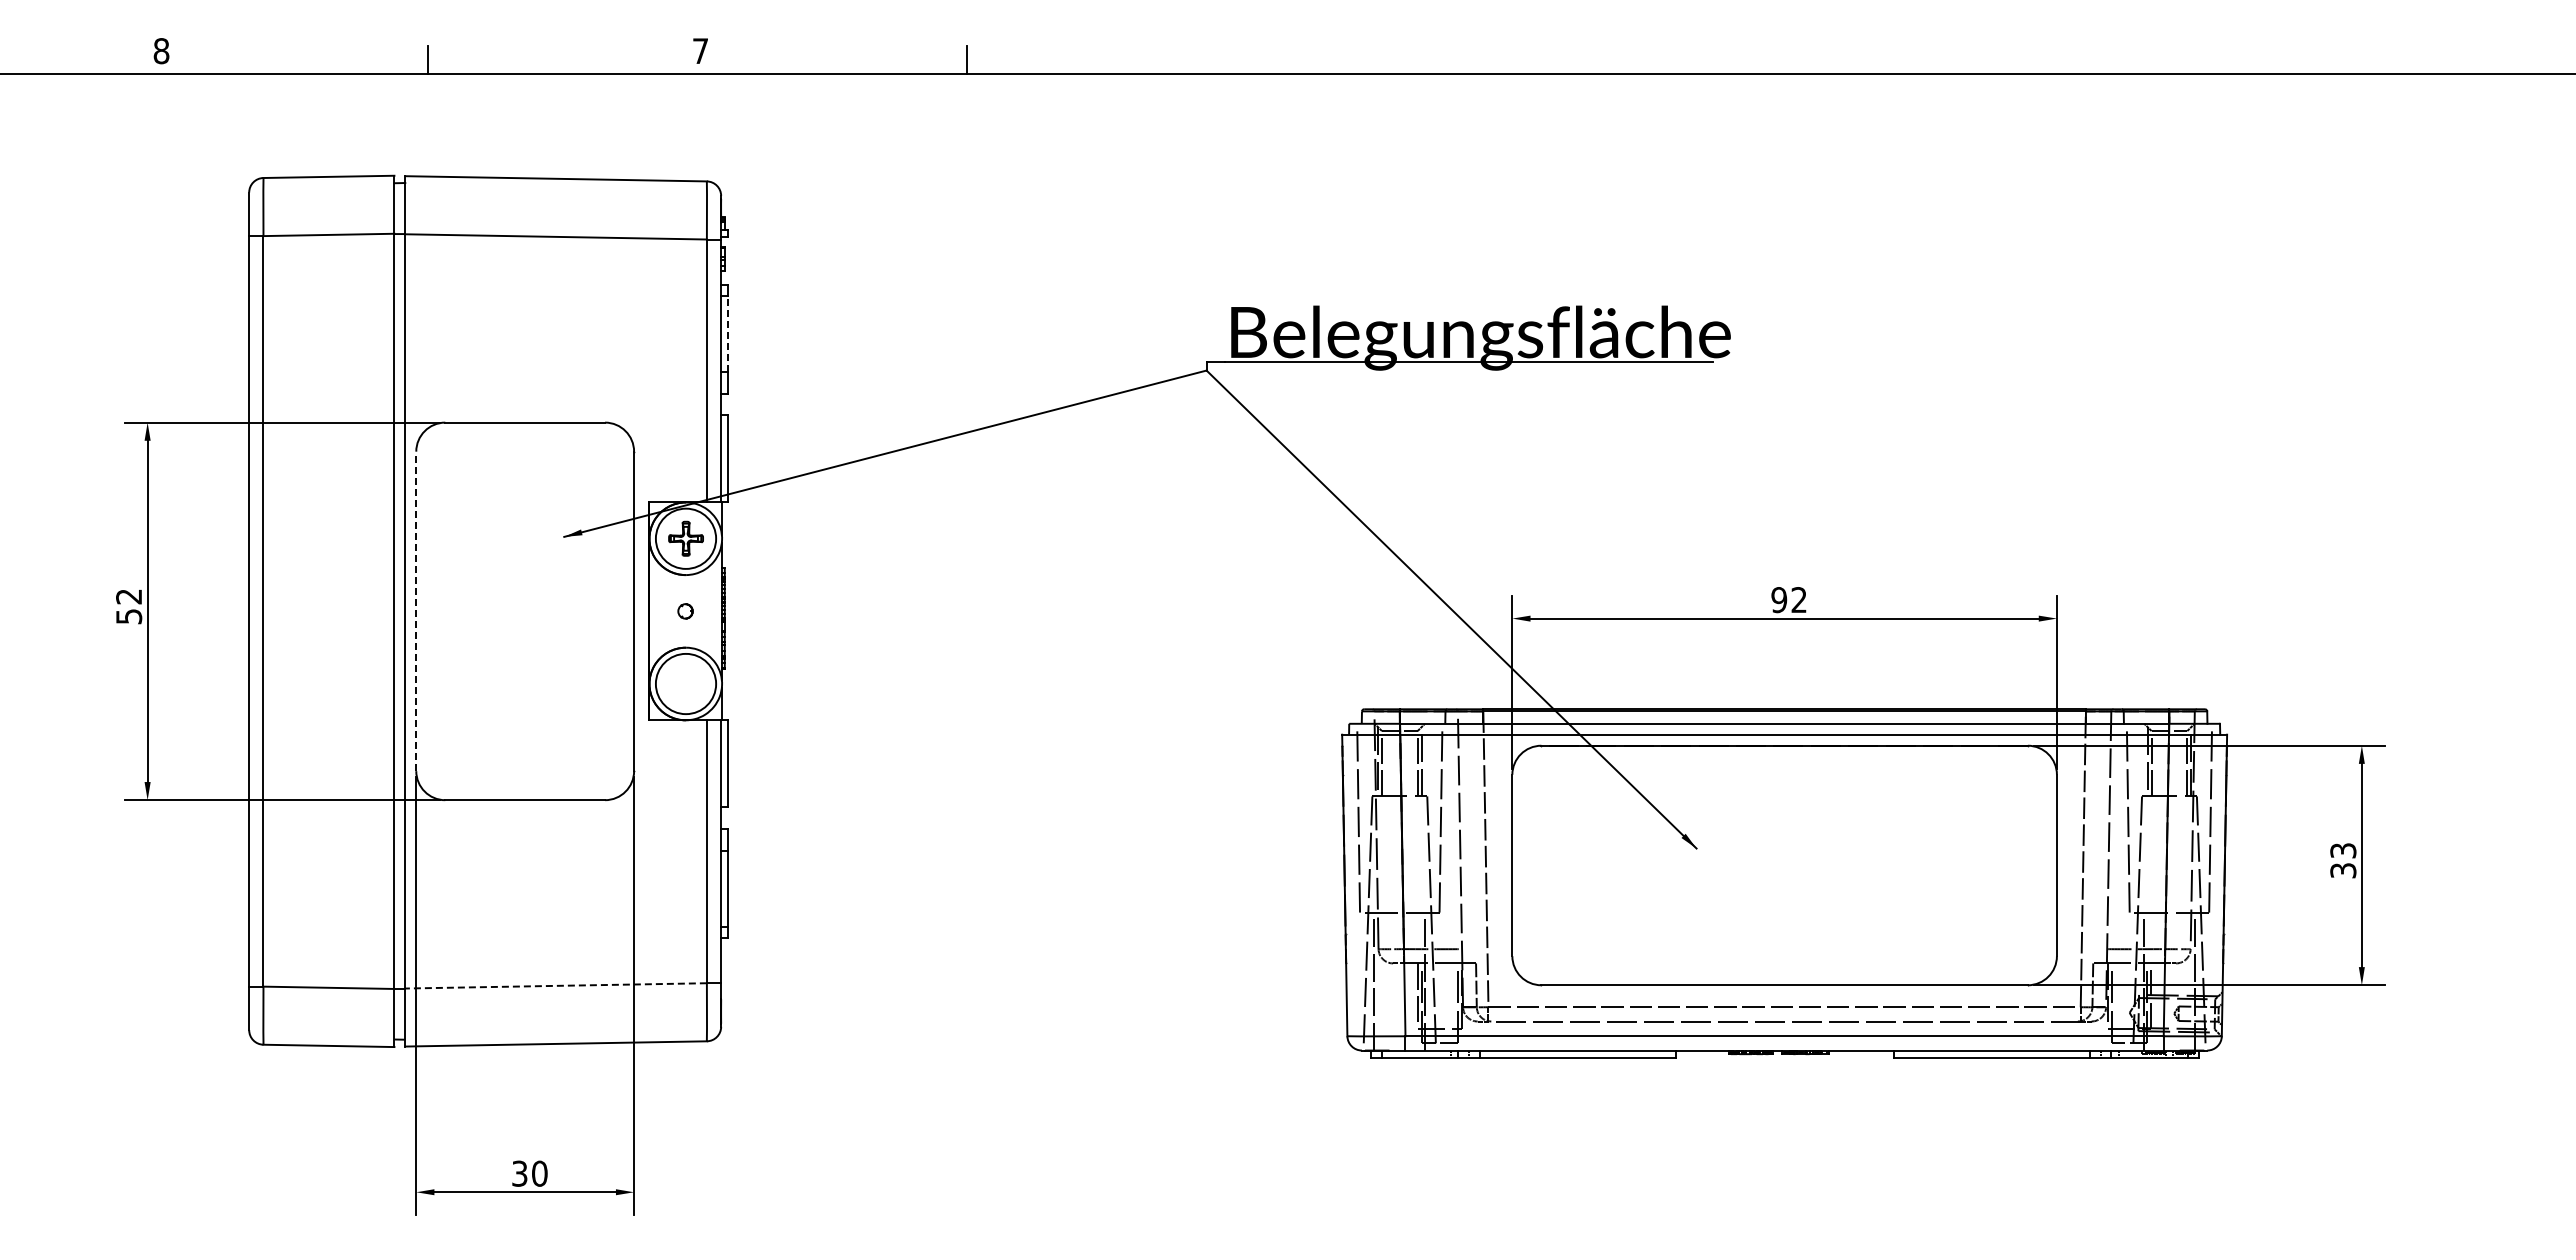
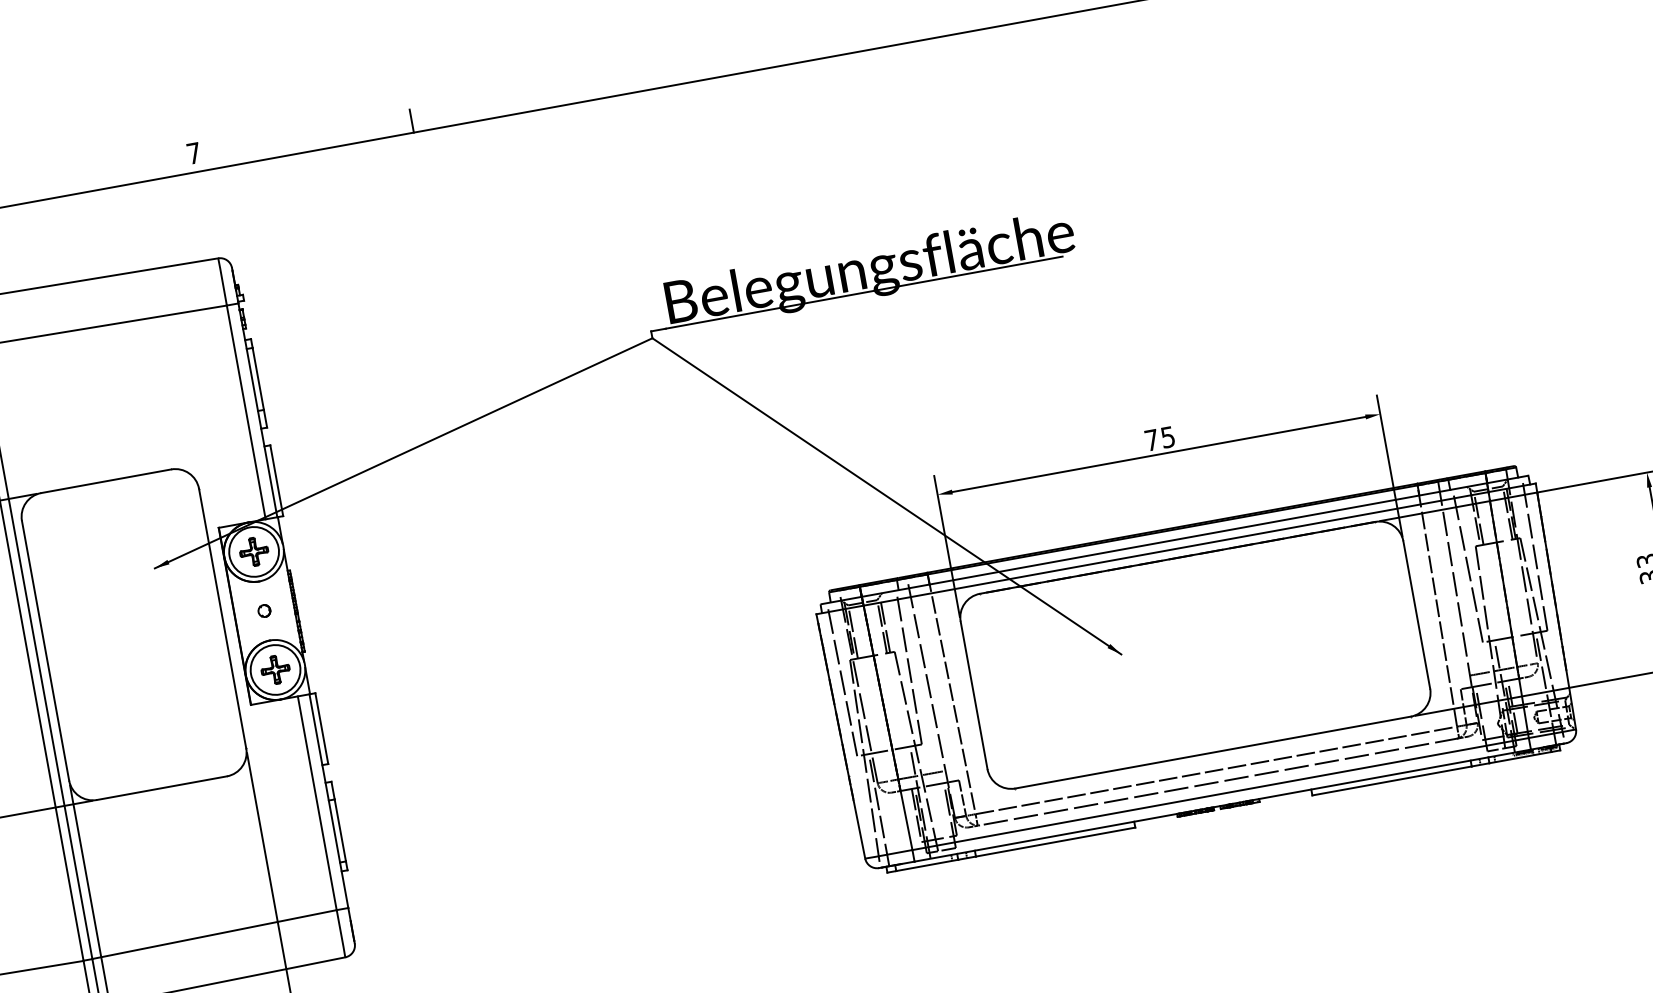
line: (728, 333) -> (258, 378), dashed -> solid
text: (1788, 600) -> (1159, 439), 92 -> 75
line: (416, 611) -> (45, 650), dashed -> solid
part: (685, 683) -> (275, 669), added
line: (556, 985) -> (214, 934), dashed -> solid

